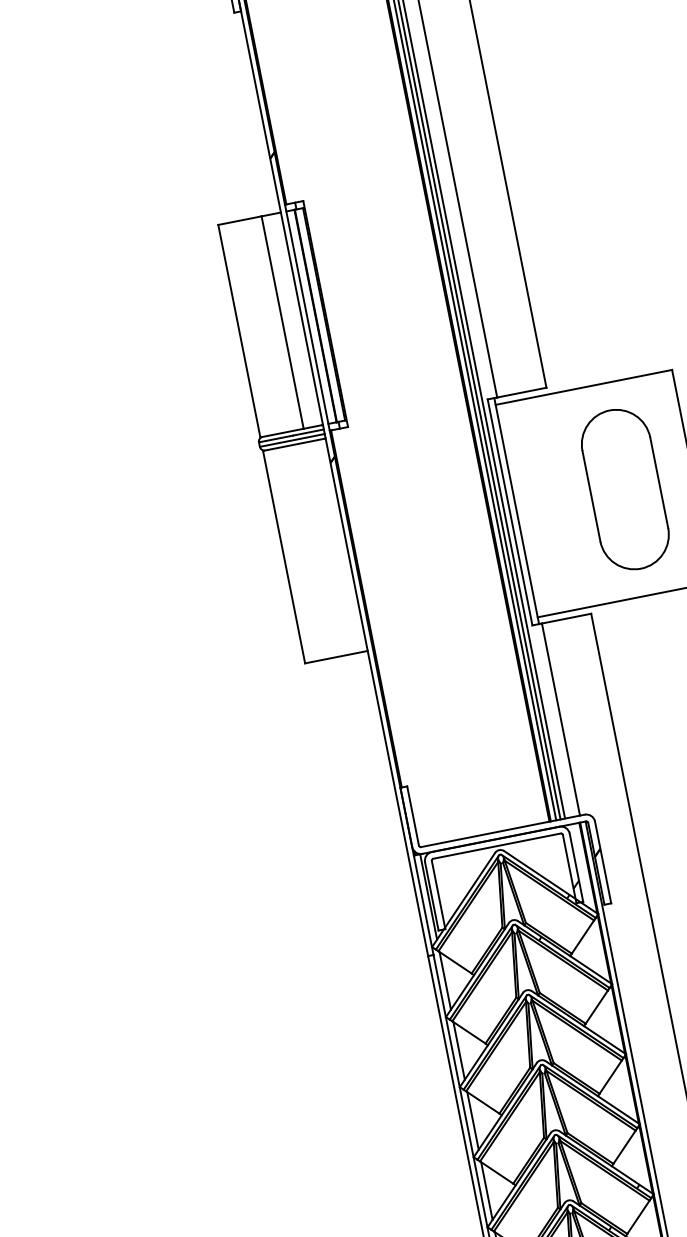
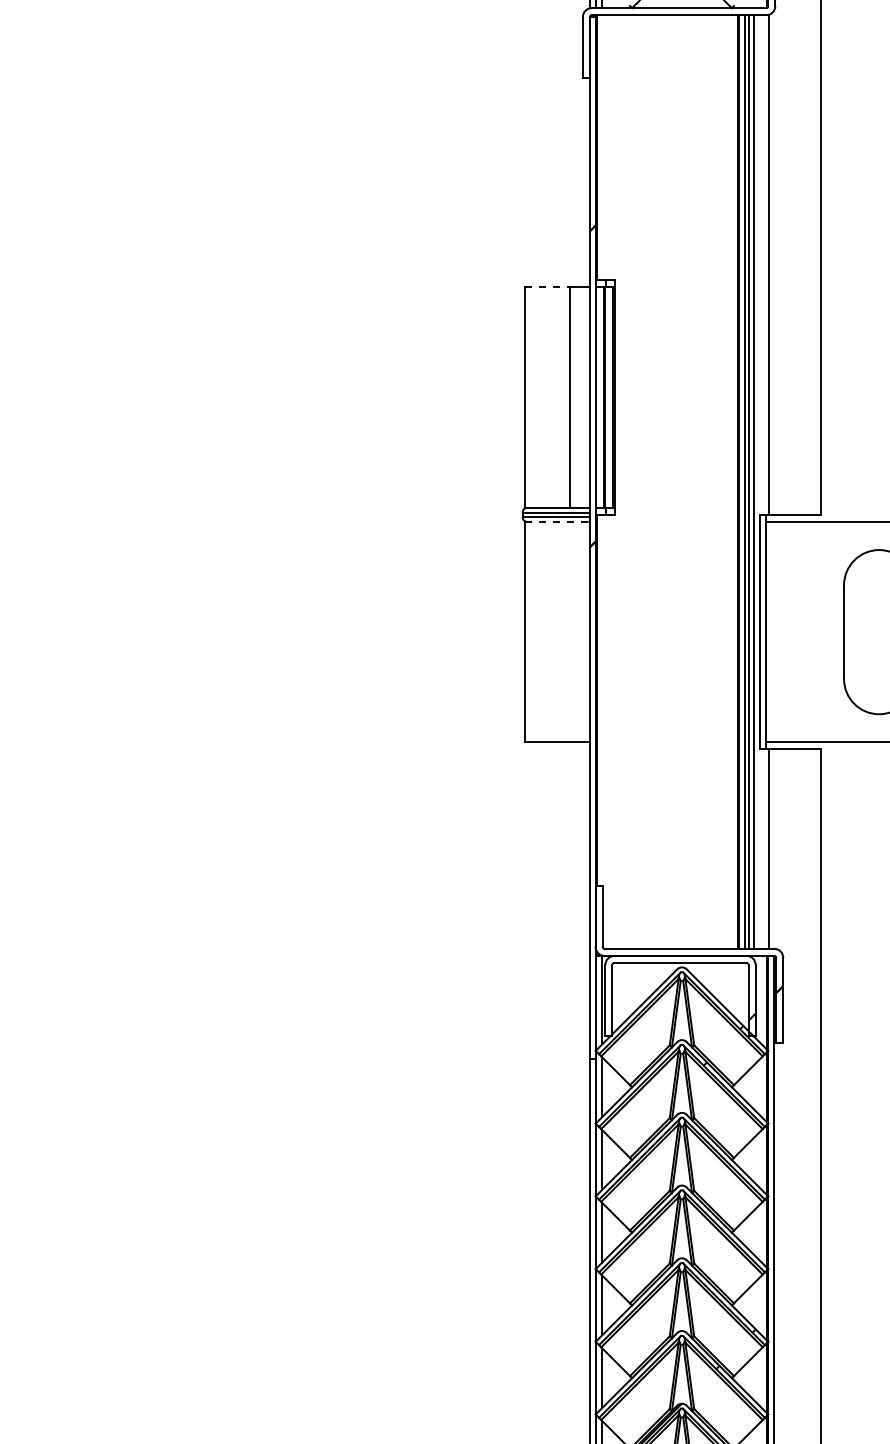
line: (240, 220) -> (547, 287), solid -> dashed
line: (294, 444) -> (557, 521), solid -> dashed

